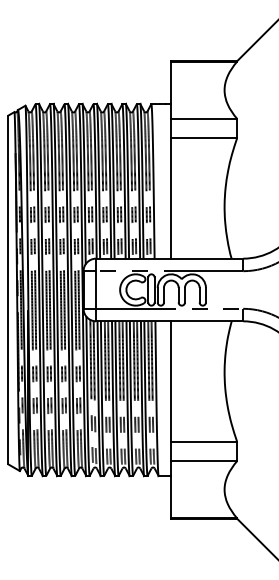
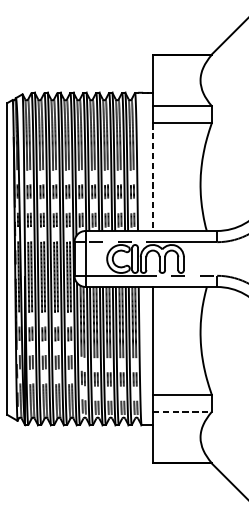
line: (171, 198) -> (153, 177), solid -> dashed
line: (204, 461) -> (182, 412), solid -> dashed

